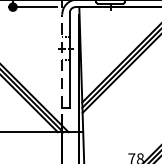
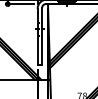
line: (62, 60) -> (37, 36), dashed -> solid

